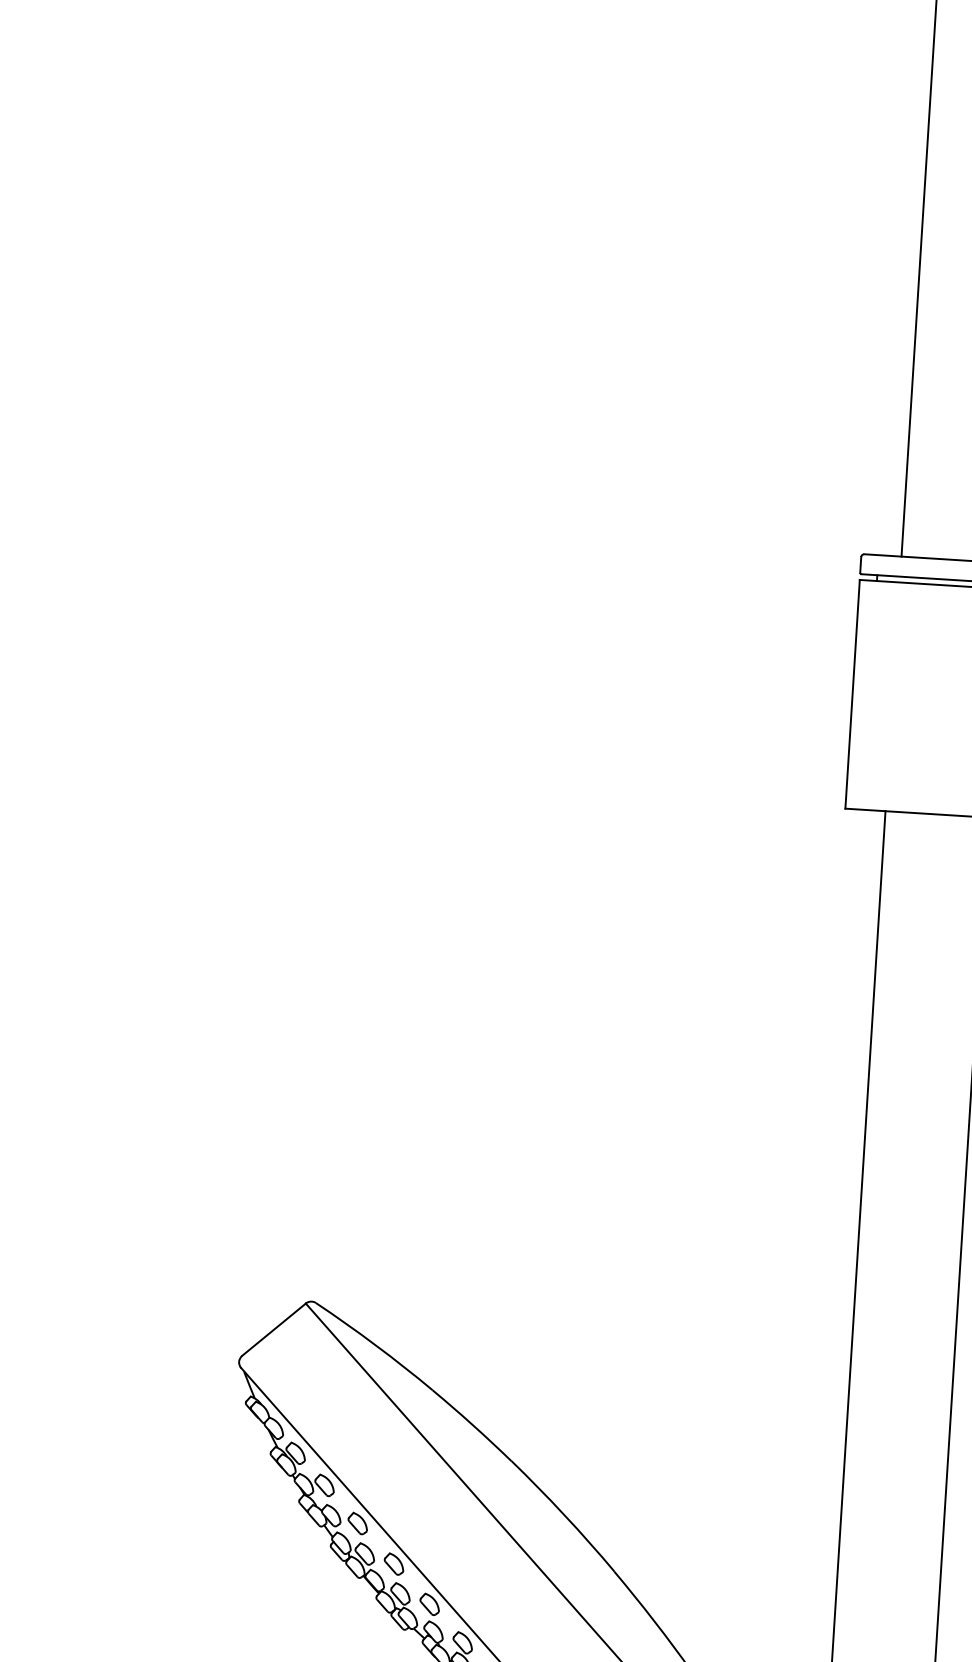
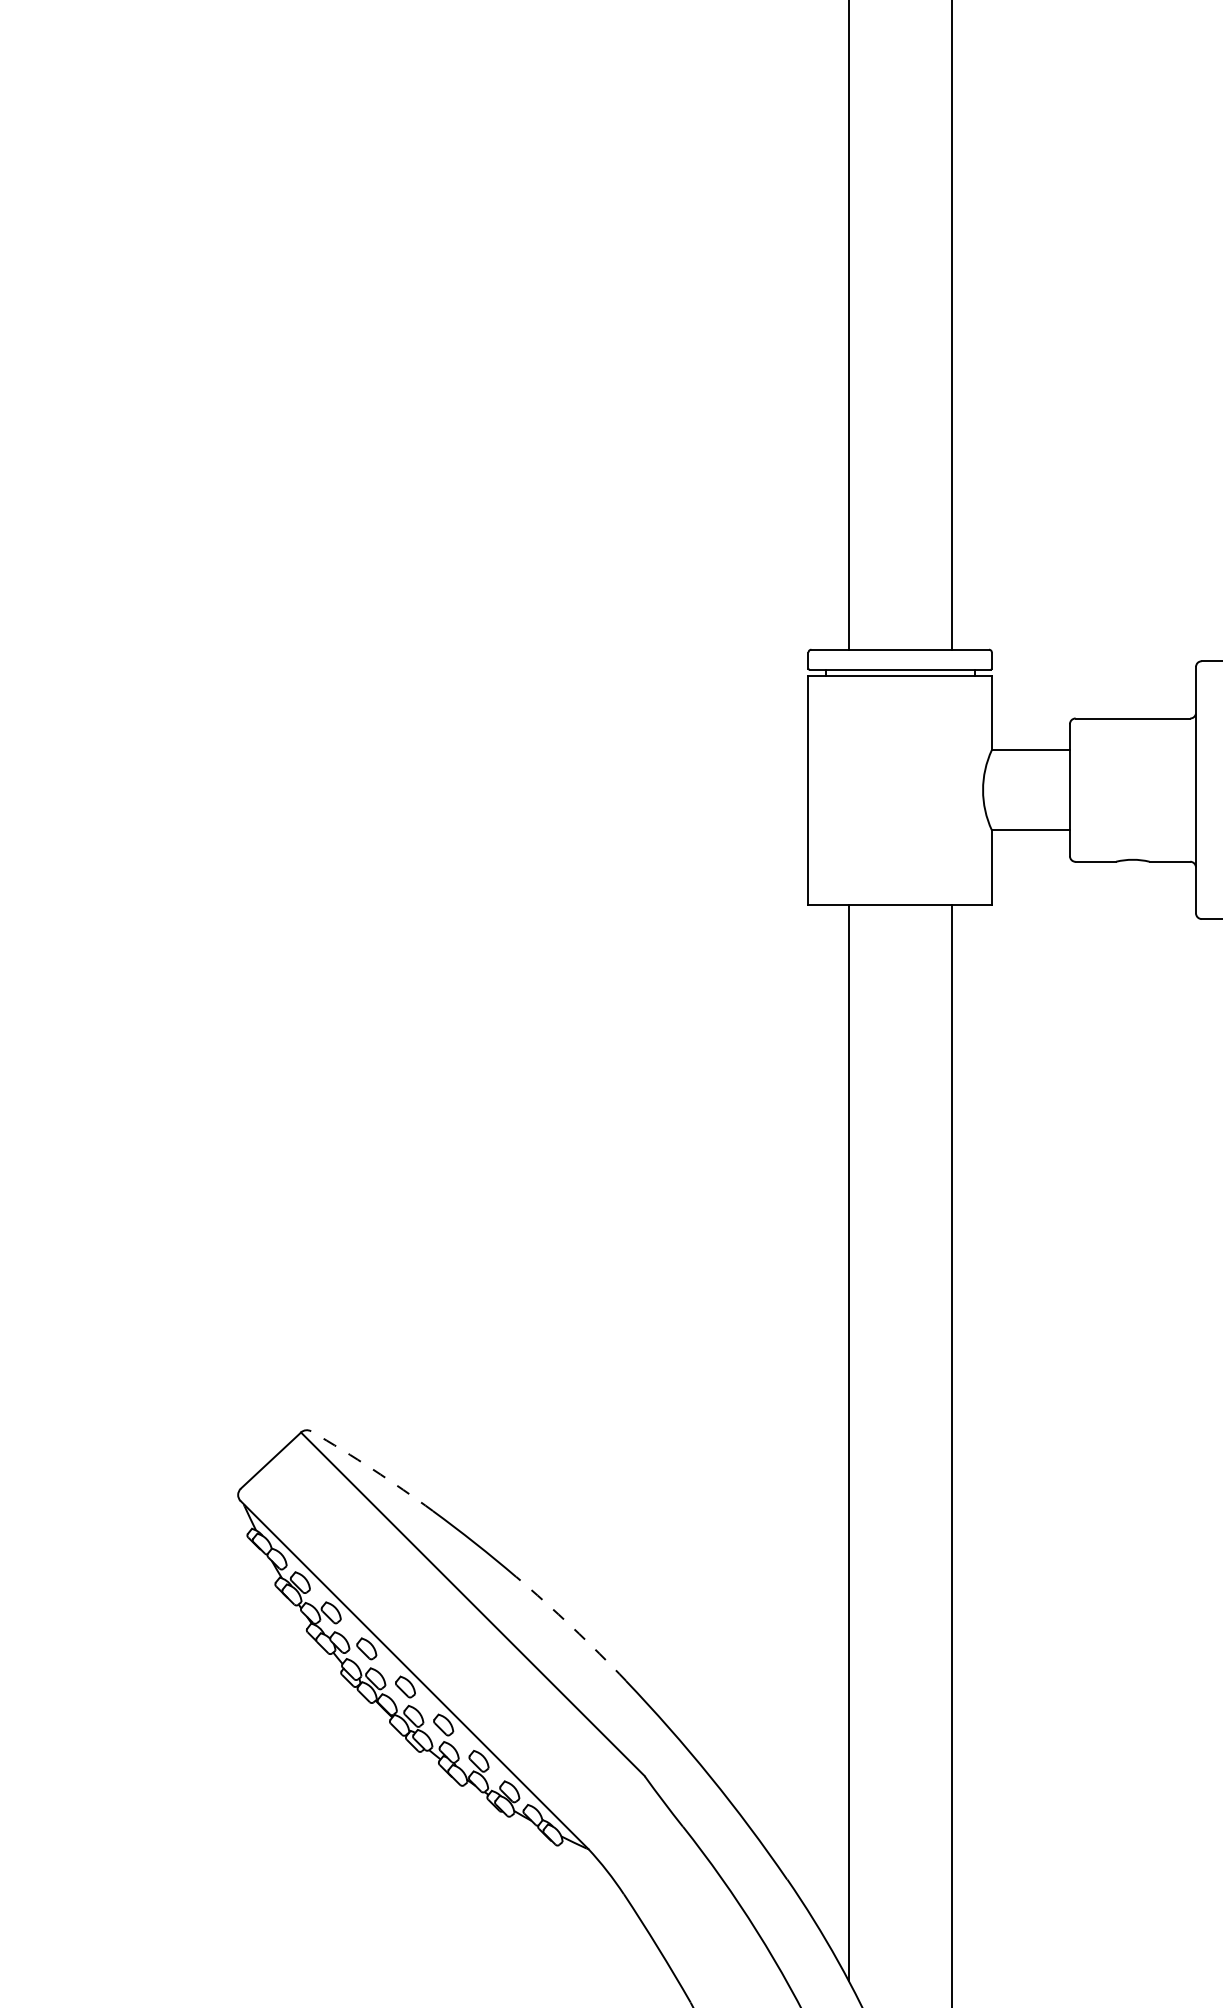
arc: (375, 1344) -> (373, 1469), solid -> dashed
arc: (564, 1515) -> (572, 1627), solid -> dashed

